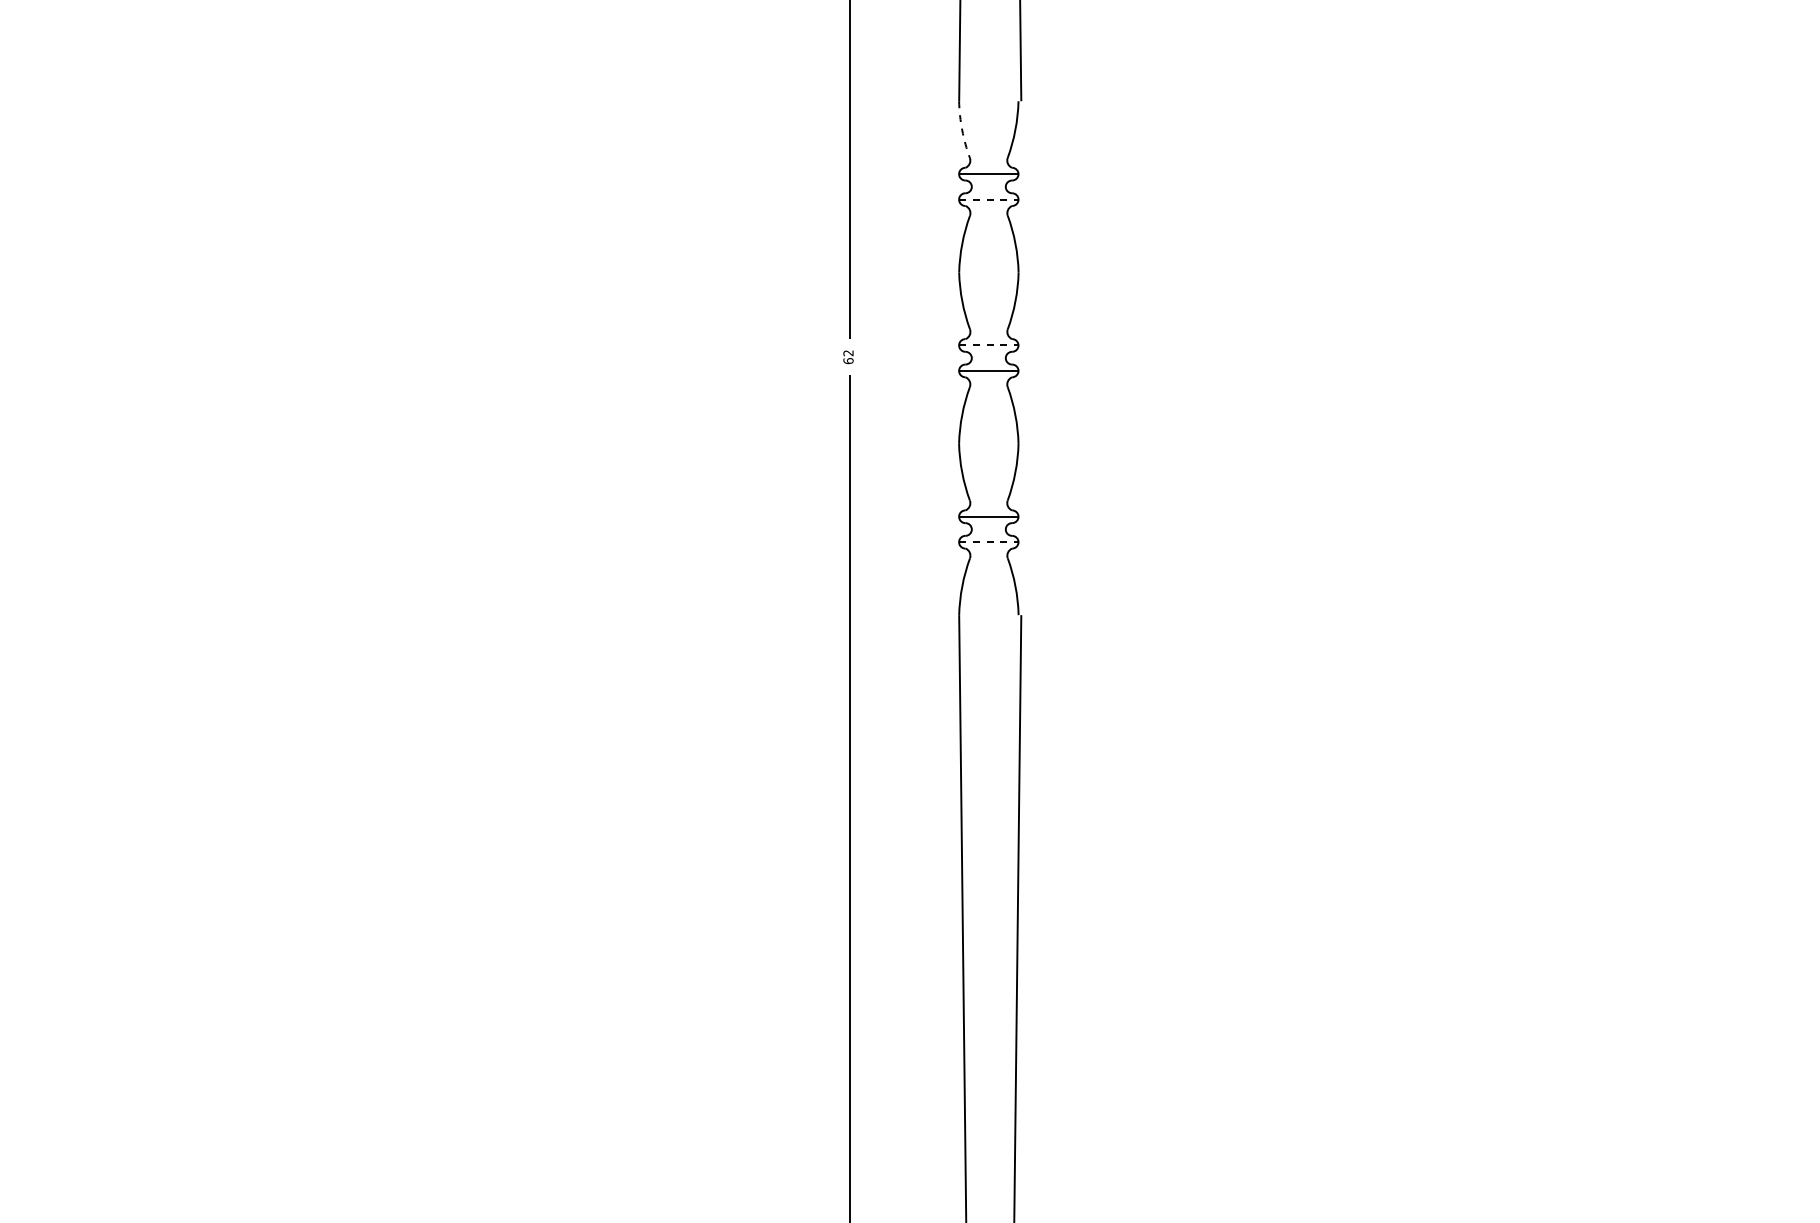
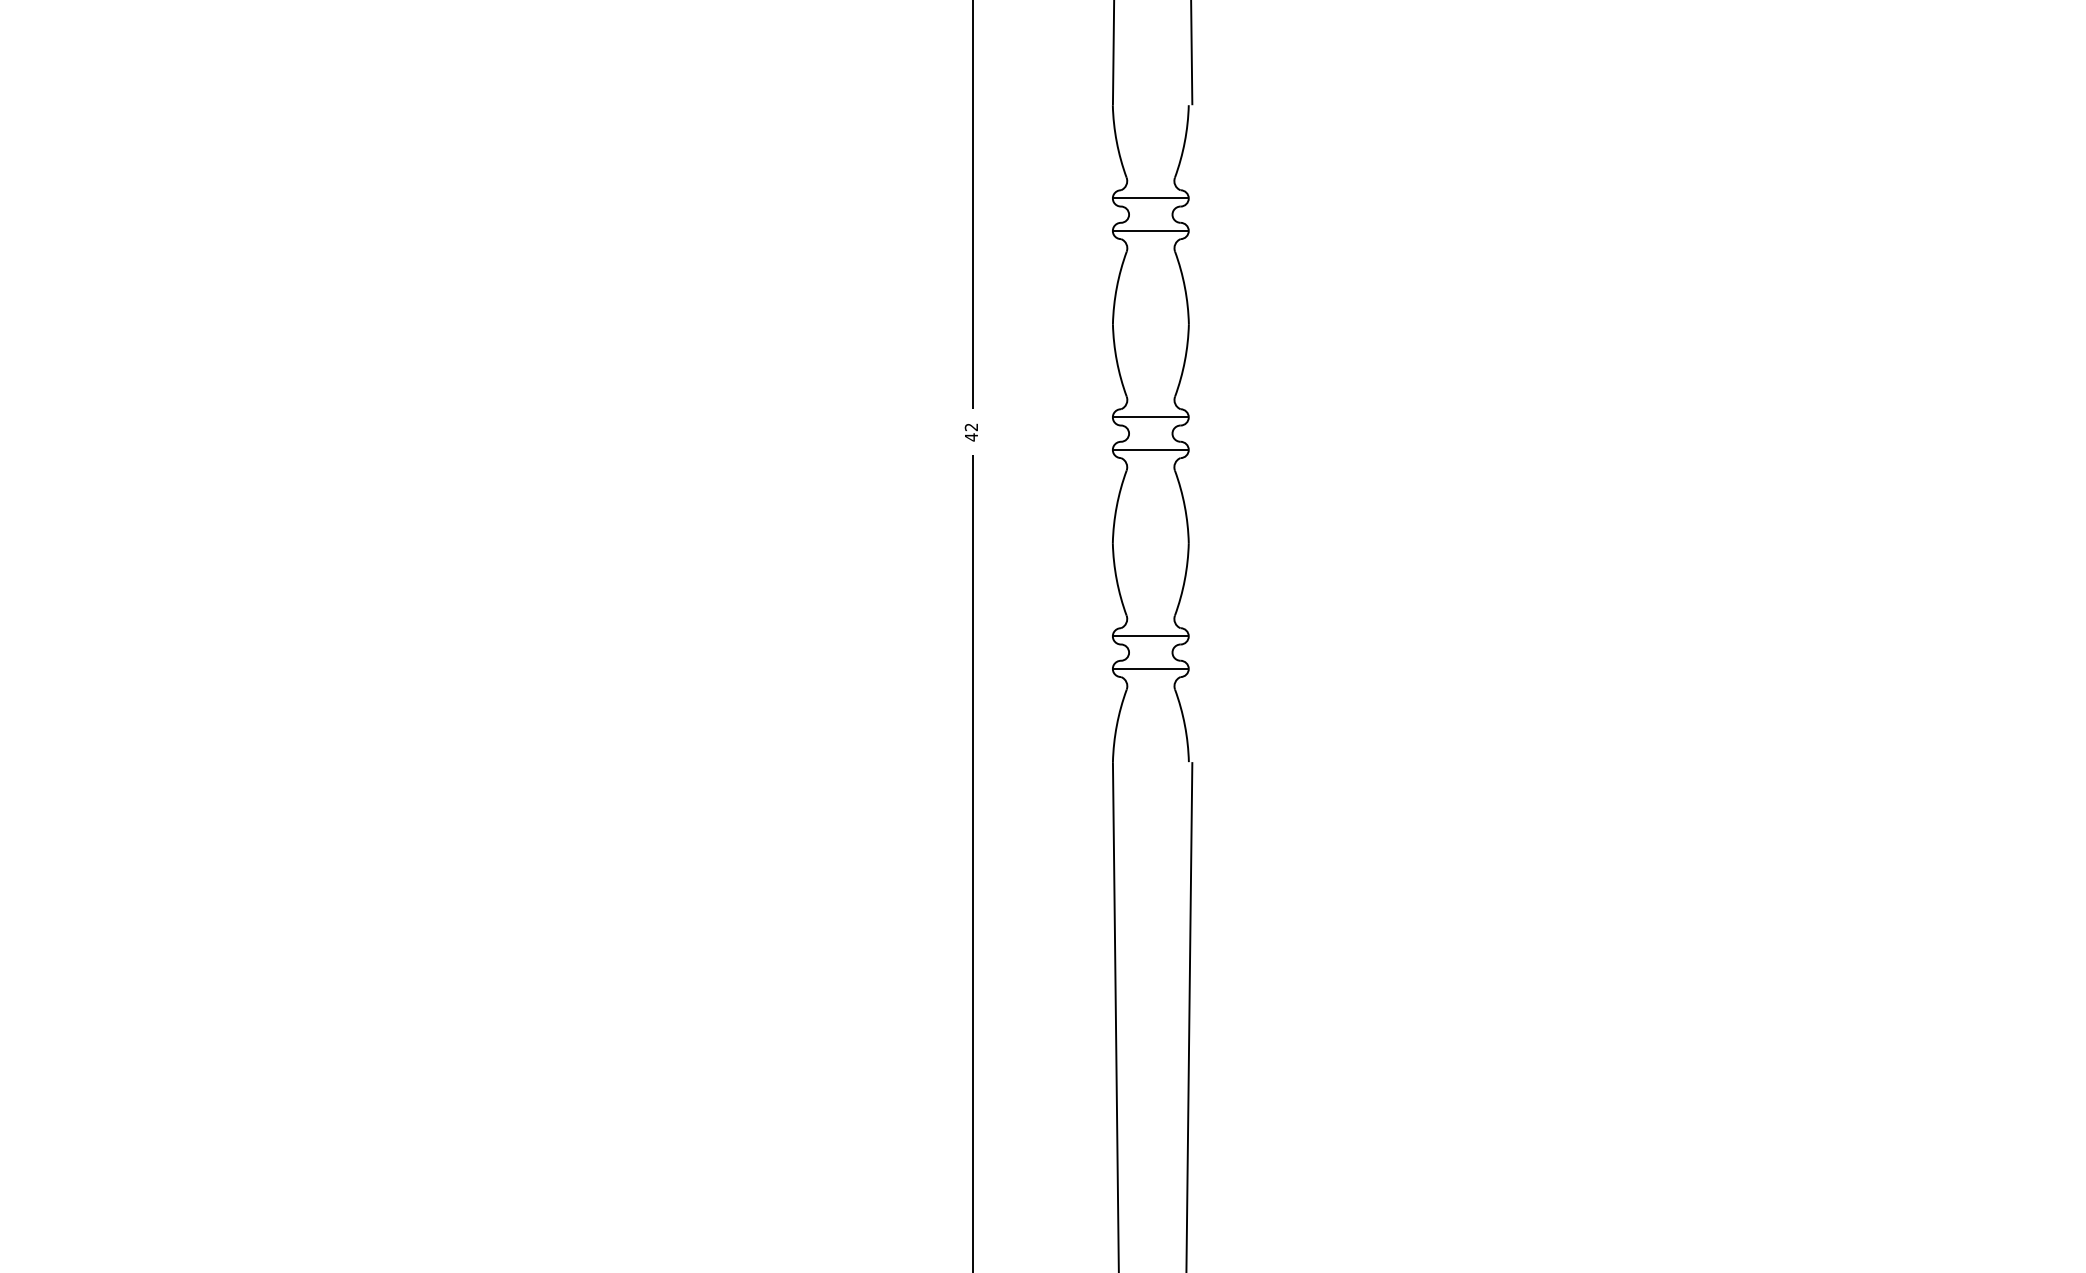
arc: (962, 130) -> (1117, 142), dashed -> solid
line: (988, 199) -> (1150, 230), dashed -> solid
line: (988, 345) -> (1150, 417), dashed -> solid
text: (848, 360) -> (971, 436), 62 -> 42
line: (988, 542) -> (1150, 669), dashed -> solid

